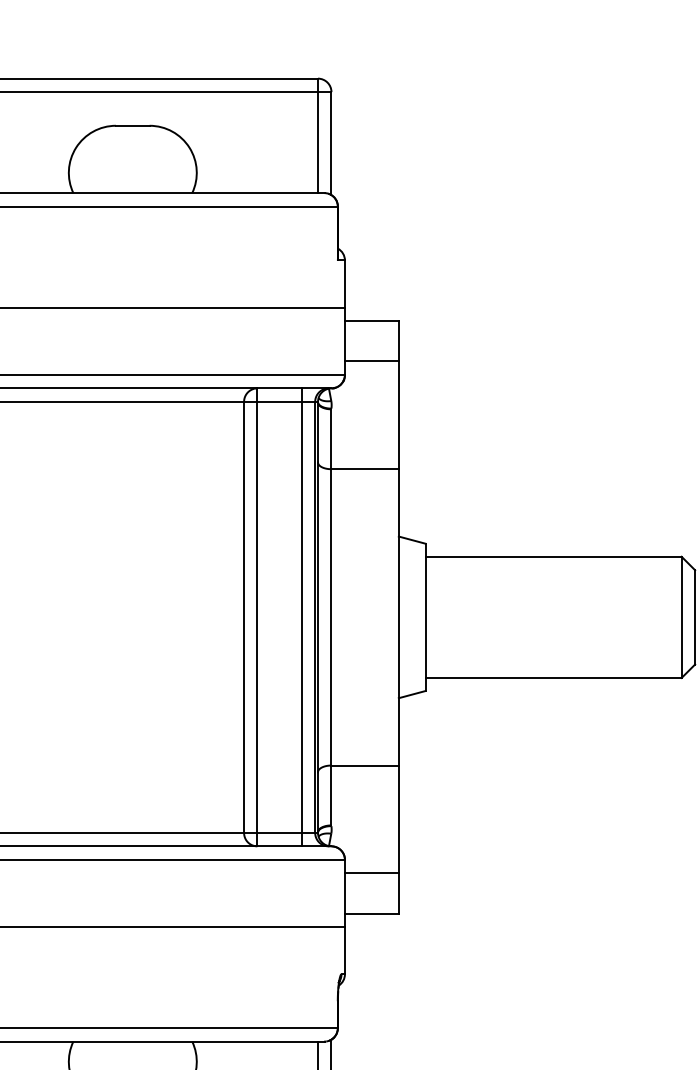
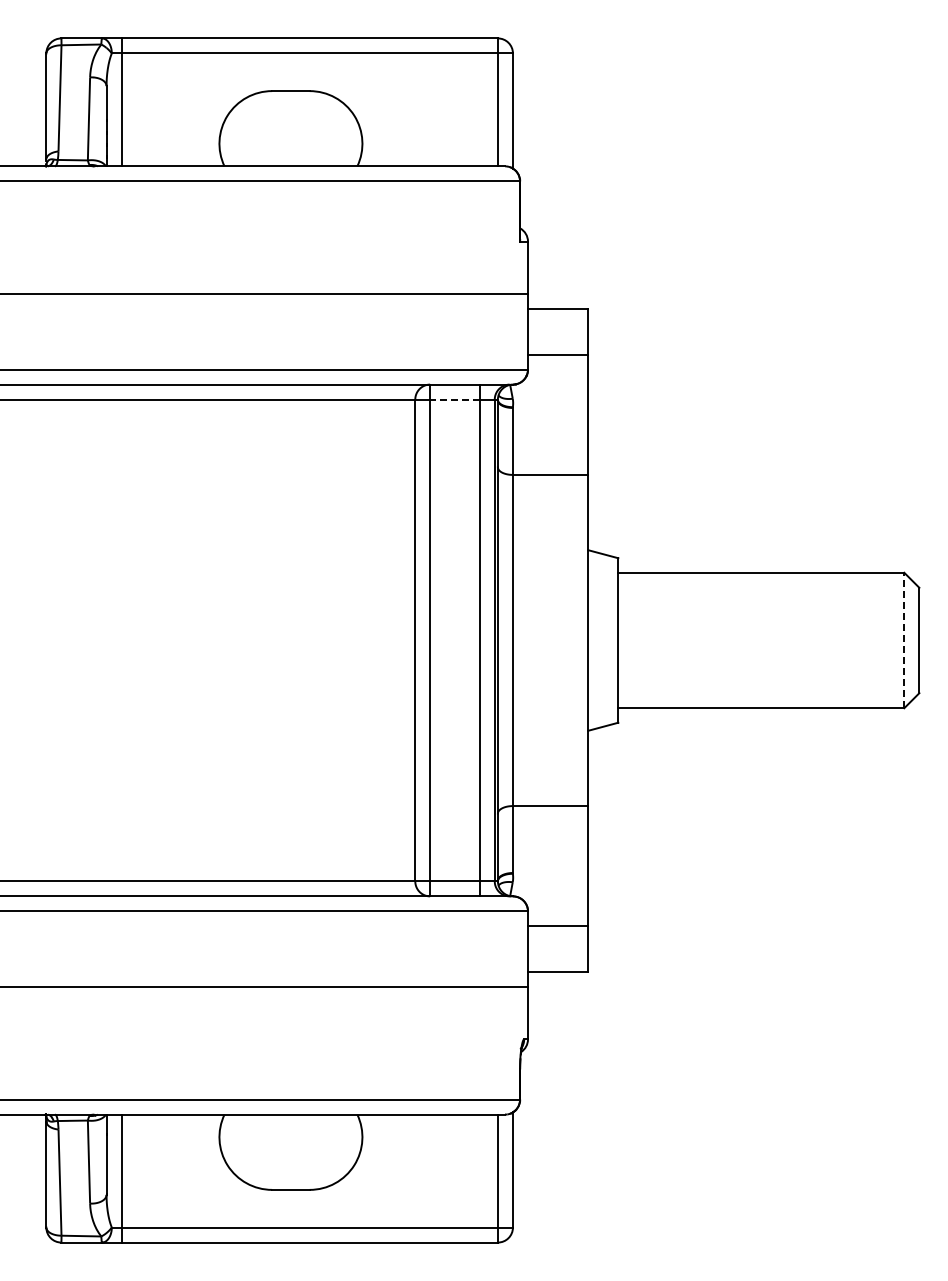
line: (279, 401) -> (454, 399), solid -> dashed
line: (681, 617) -> (904, 640), solid -> dashed

